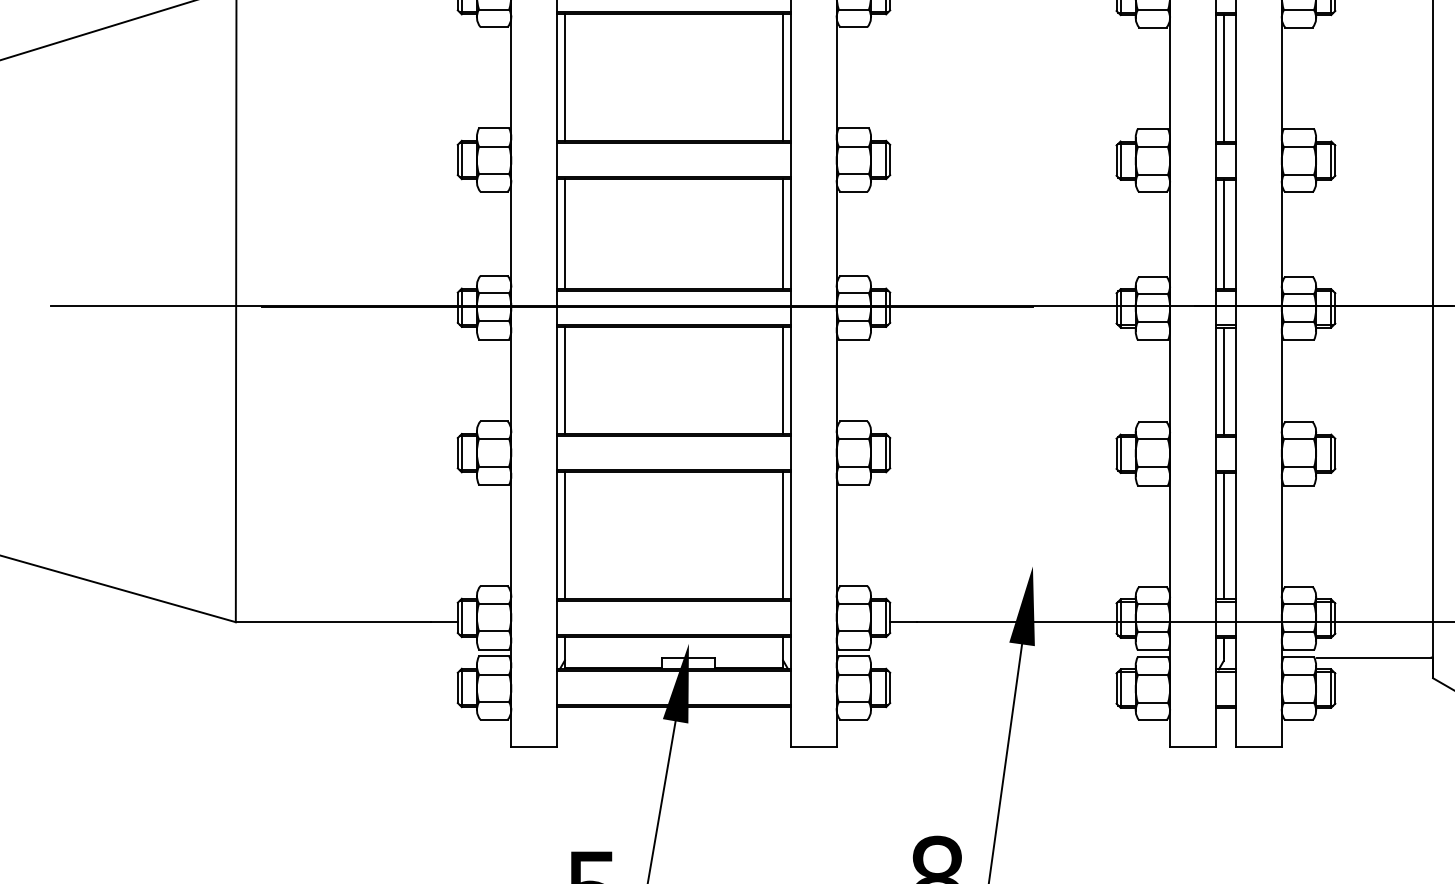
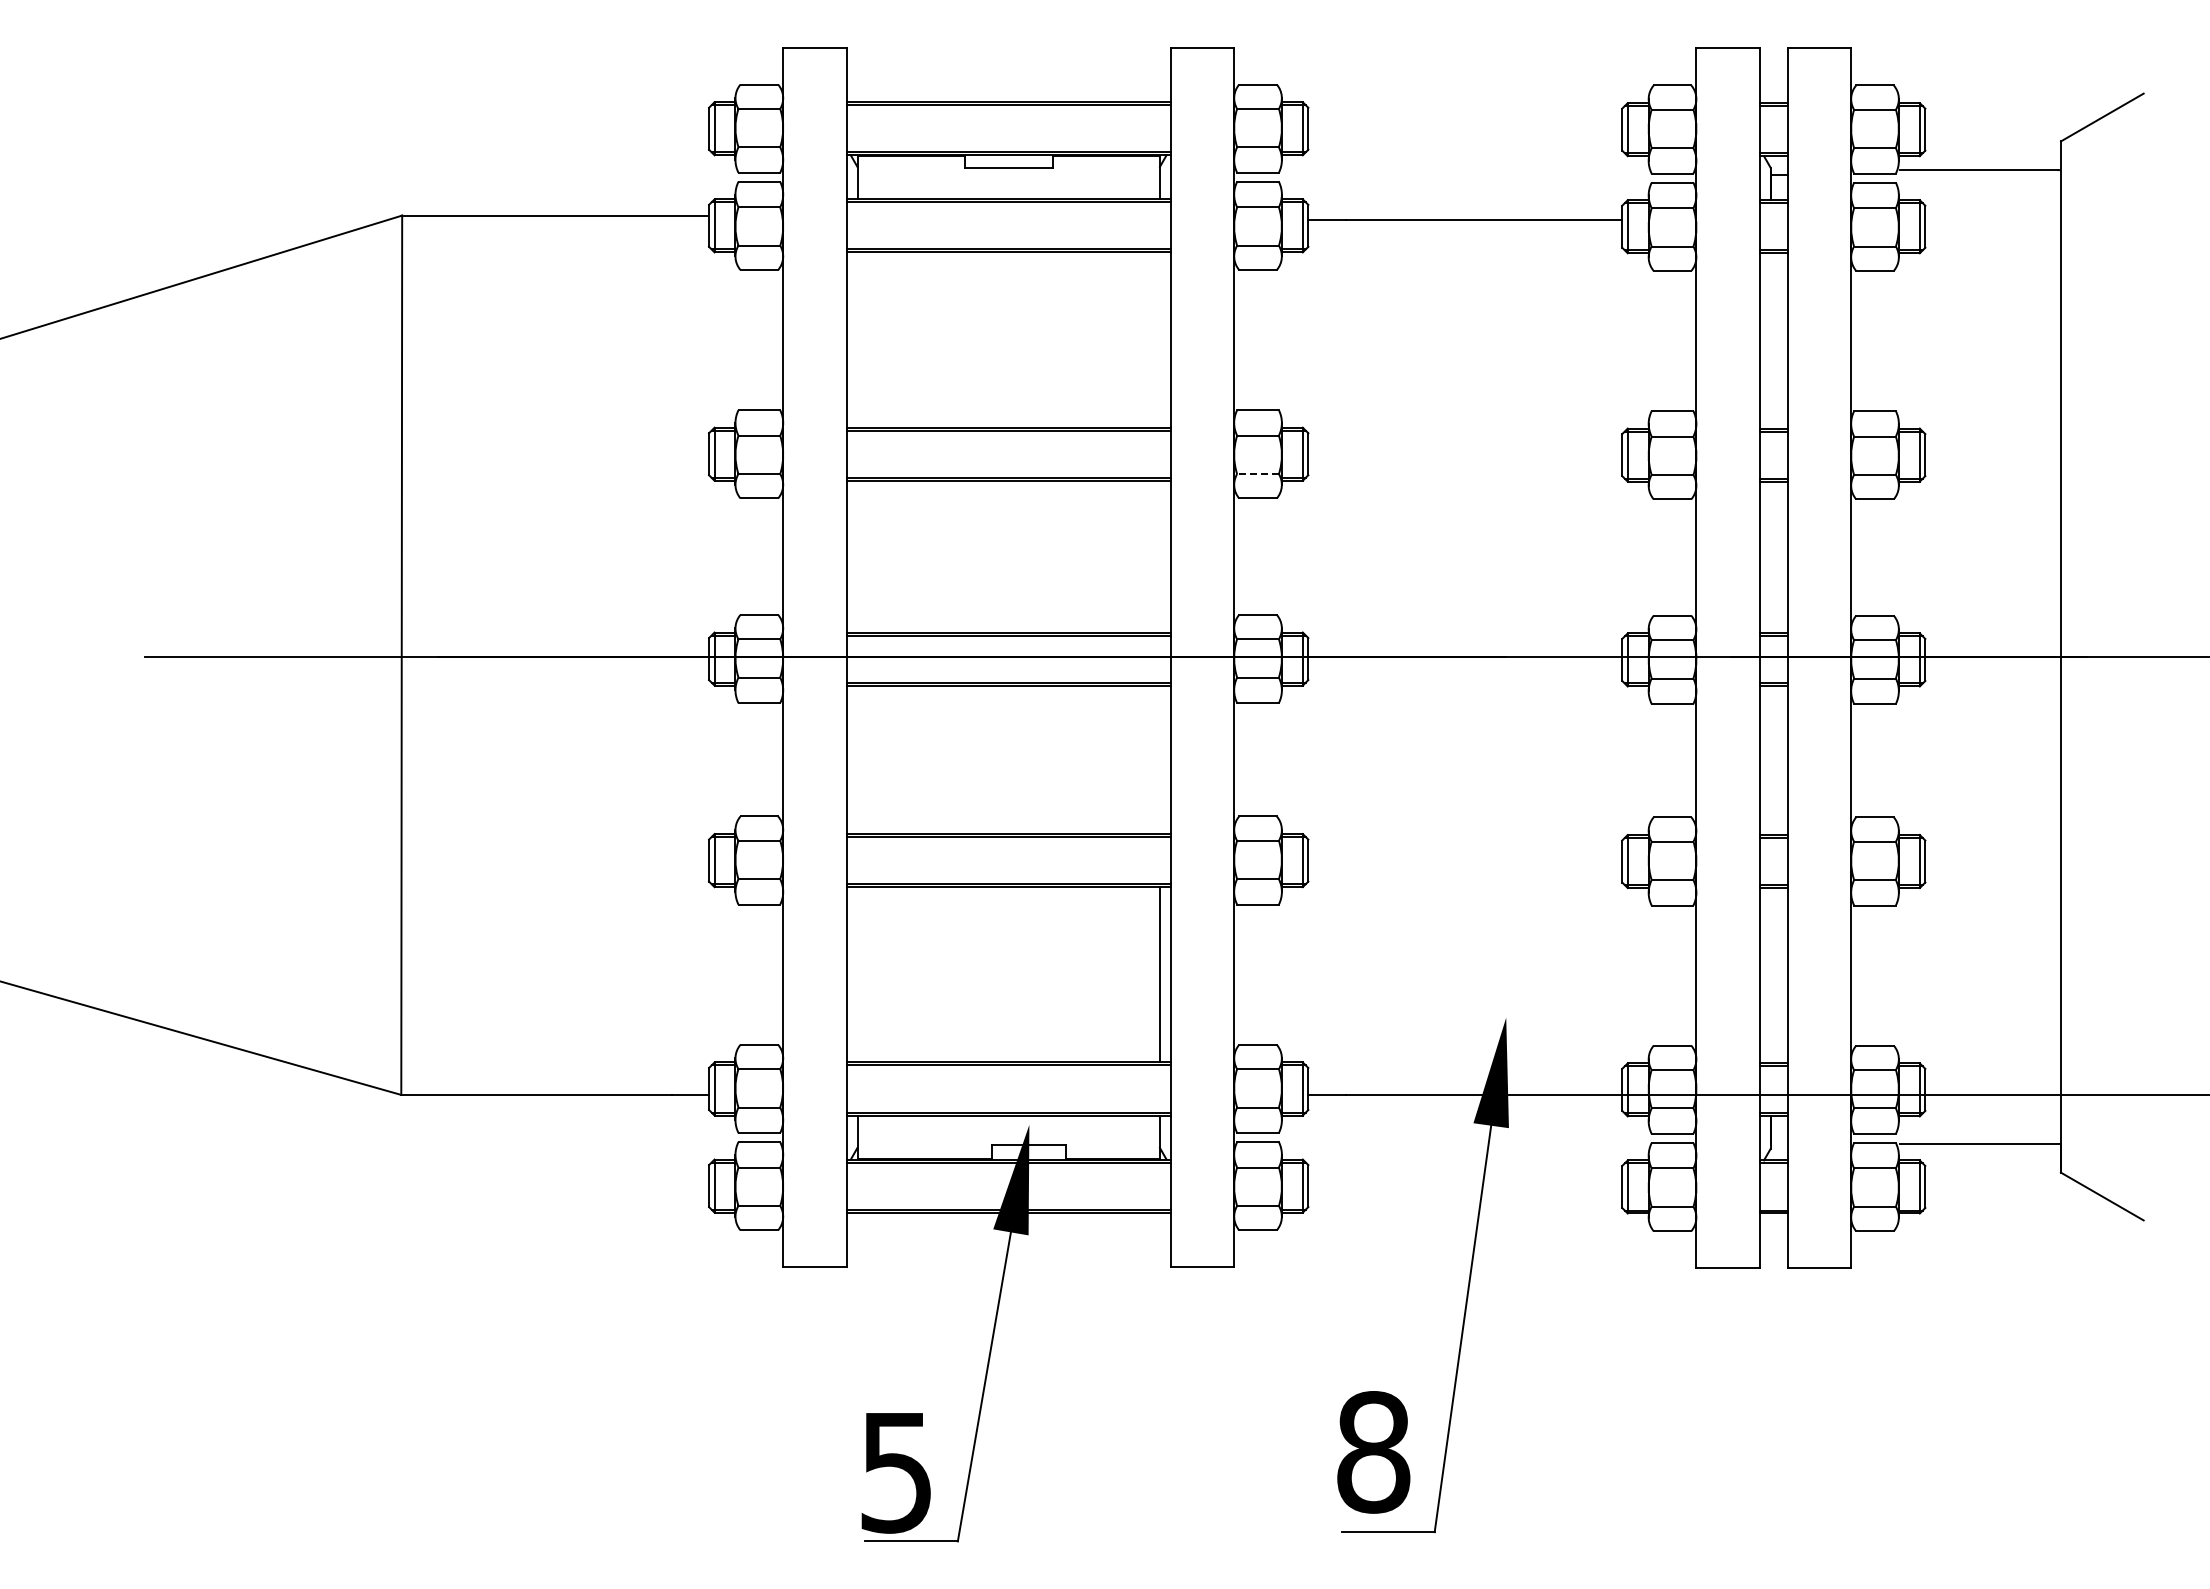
line: (564, 77) -> (857, 339), removed
line: (782, 77) -> (1159, 339), removed
line: (1223, 77) -> (1770, 340), removed
line: (854, 174) -> (1258, 474), solid -> dashed
line: (564, 233) -> (857, 556), removed
line: (782, 233) -> (1159, 556), removed
line: (1223, 234) -> (1770, 557), removed
line: (564, 380) -> (857, 759), removed
line: (782, 380) -> (1159, 759), removed
line: (1223, 380) -> (1770, 760), removed
line: (564, 535) -> (857, 974), removed
line: (1223, 536) -> (1770, 975), removed

